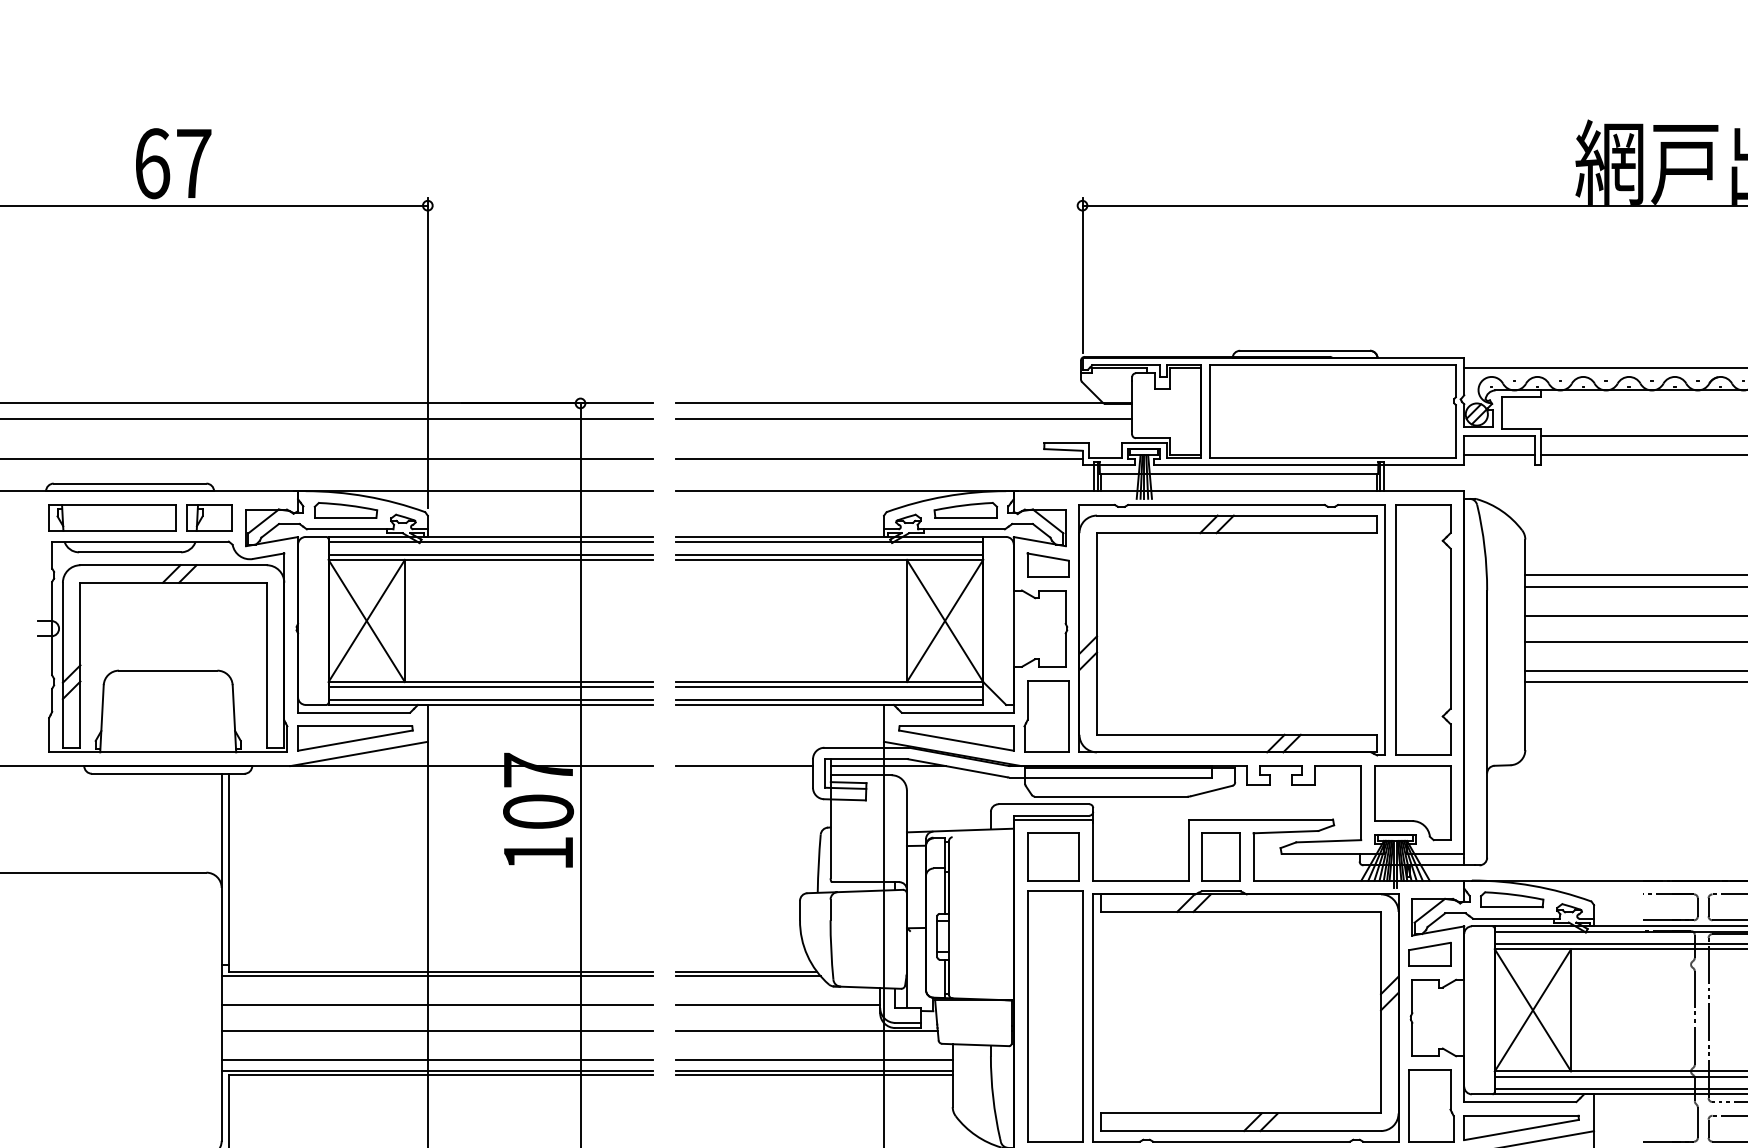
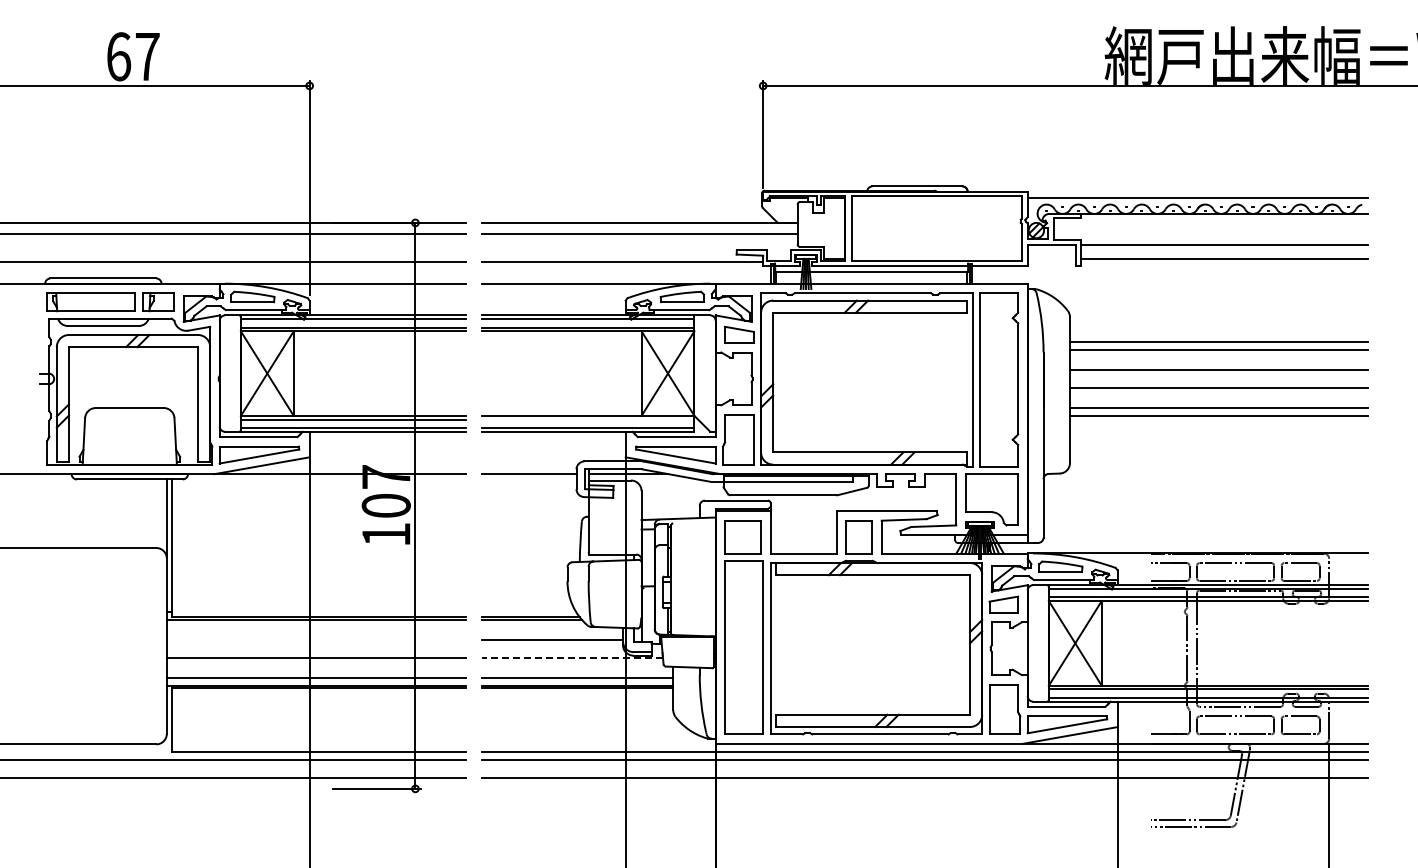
line: (1498, 454) -> (1051, 258), removed
line: (828, 687) -> (587, 419), removed
line: (436, 1004) -> (315, 639), removed
line: (807, 1030) -> (572, 657), solid -> dashed

